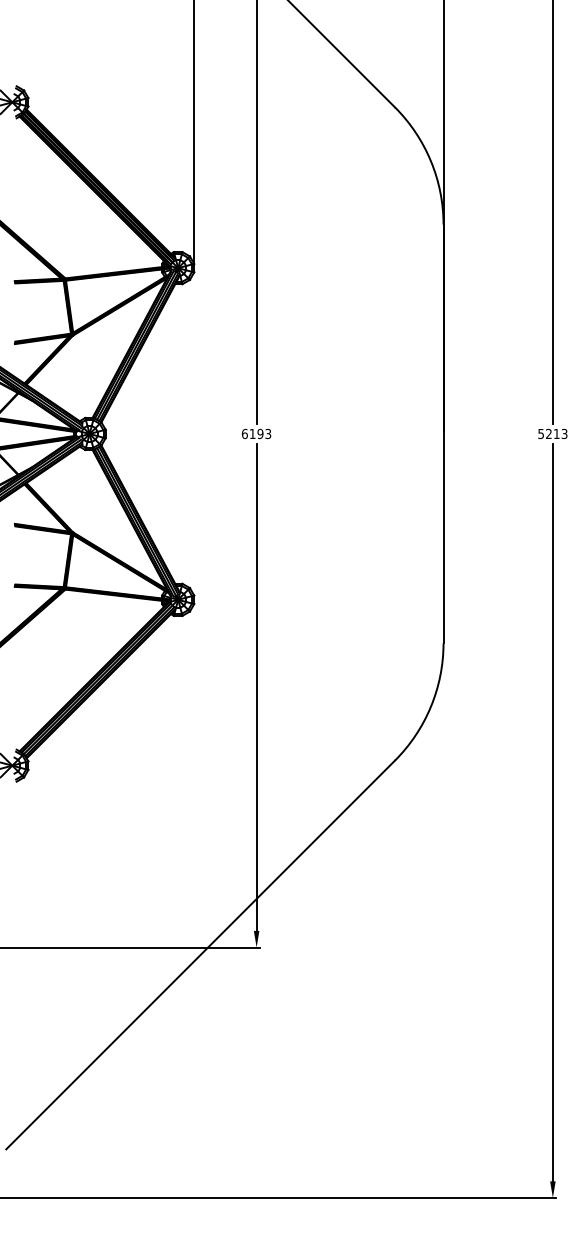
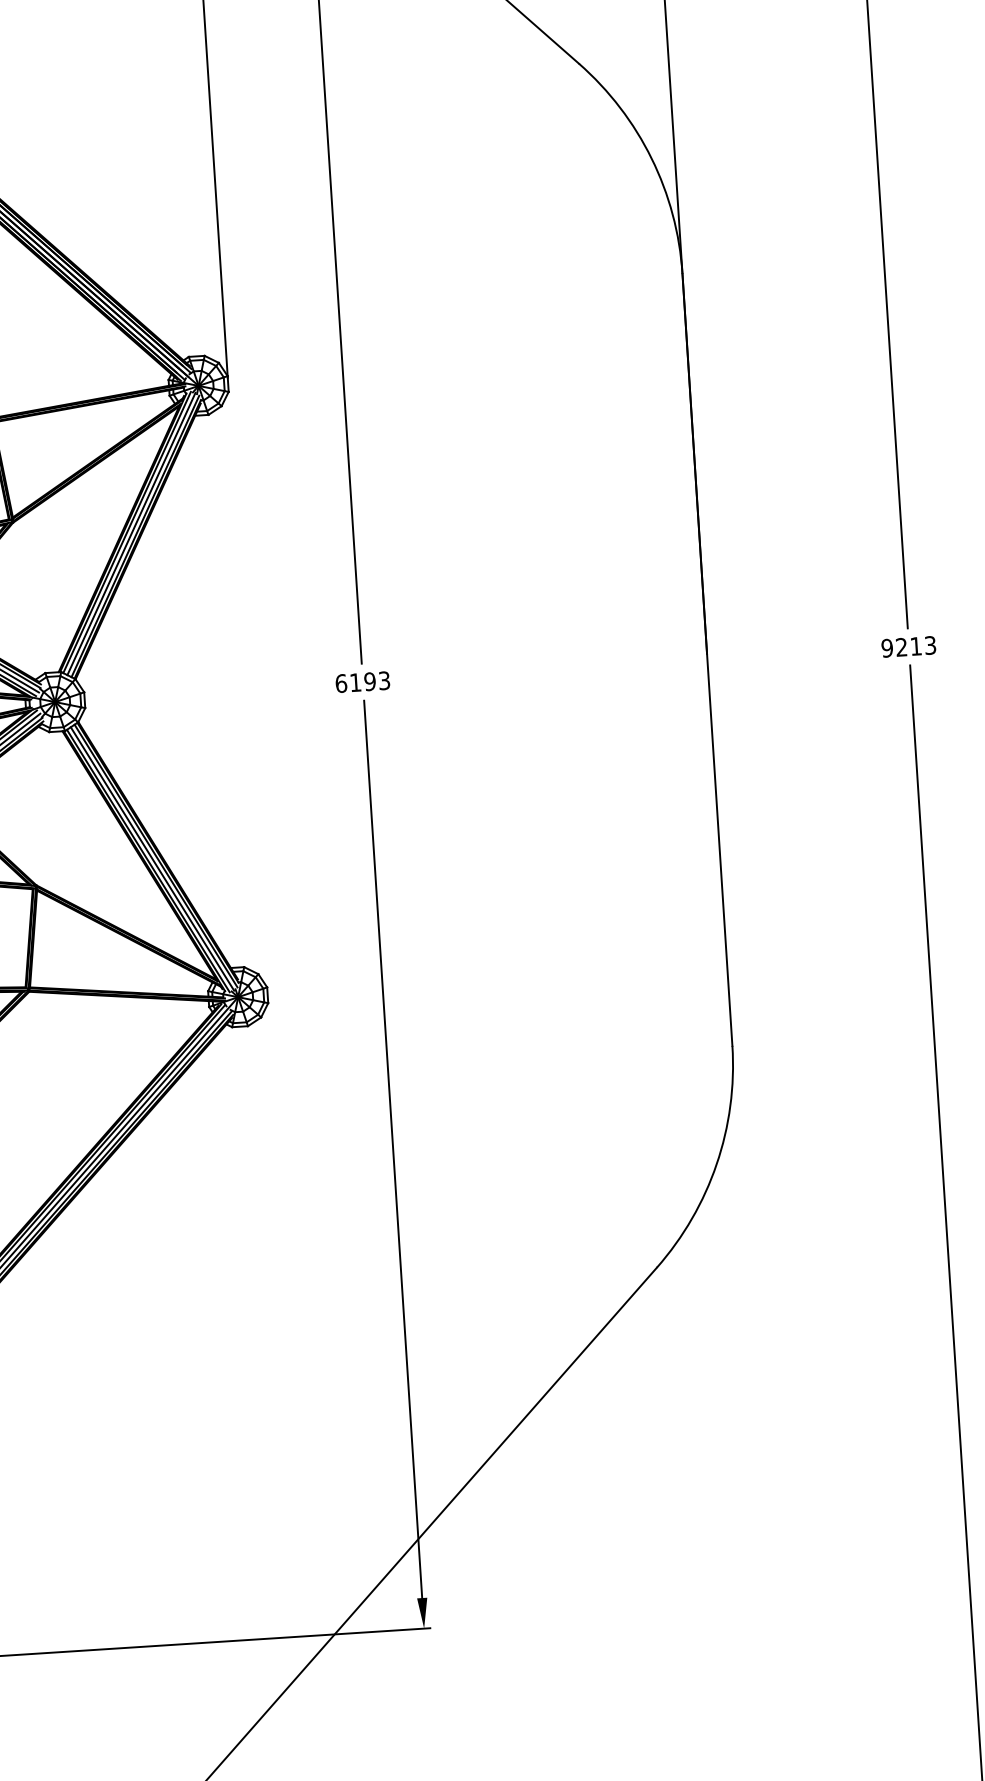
text: (541, 433) -> (887, 647), 5213 -> 9213

